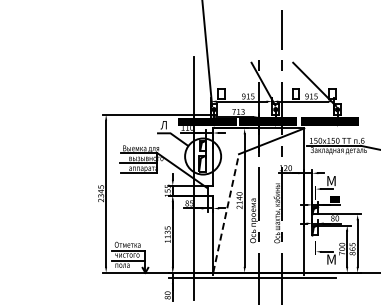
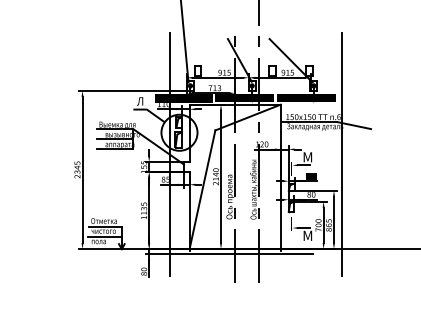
line: (366, 178) -> (342, 154), added
line: (226, 213) -> (202, 189), dashed -> solid

